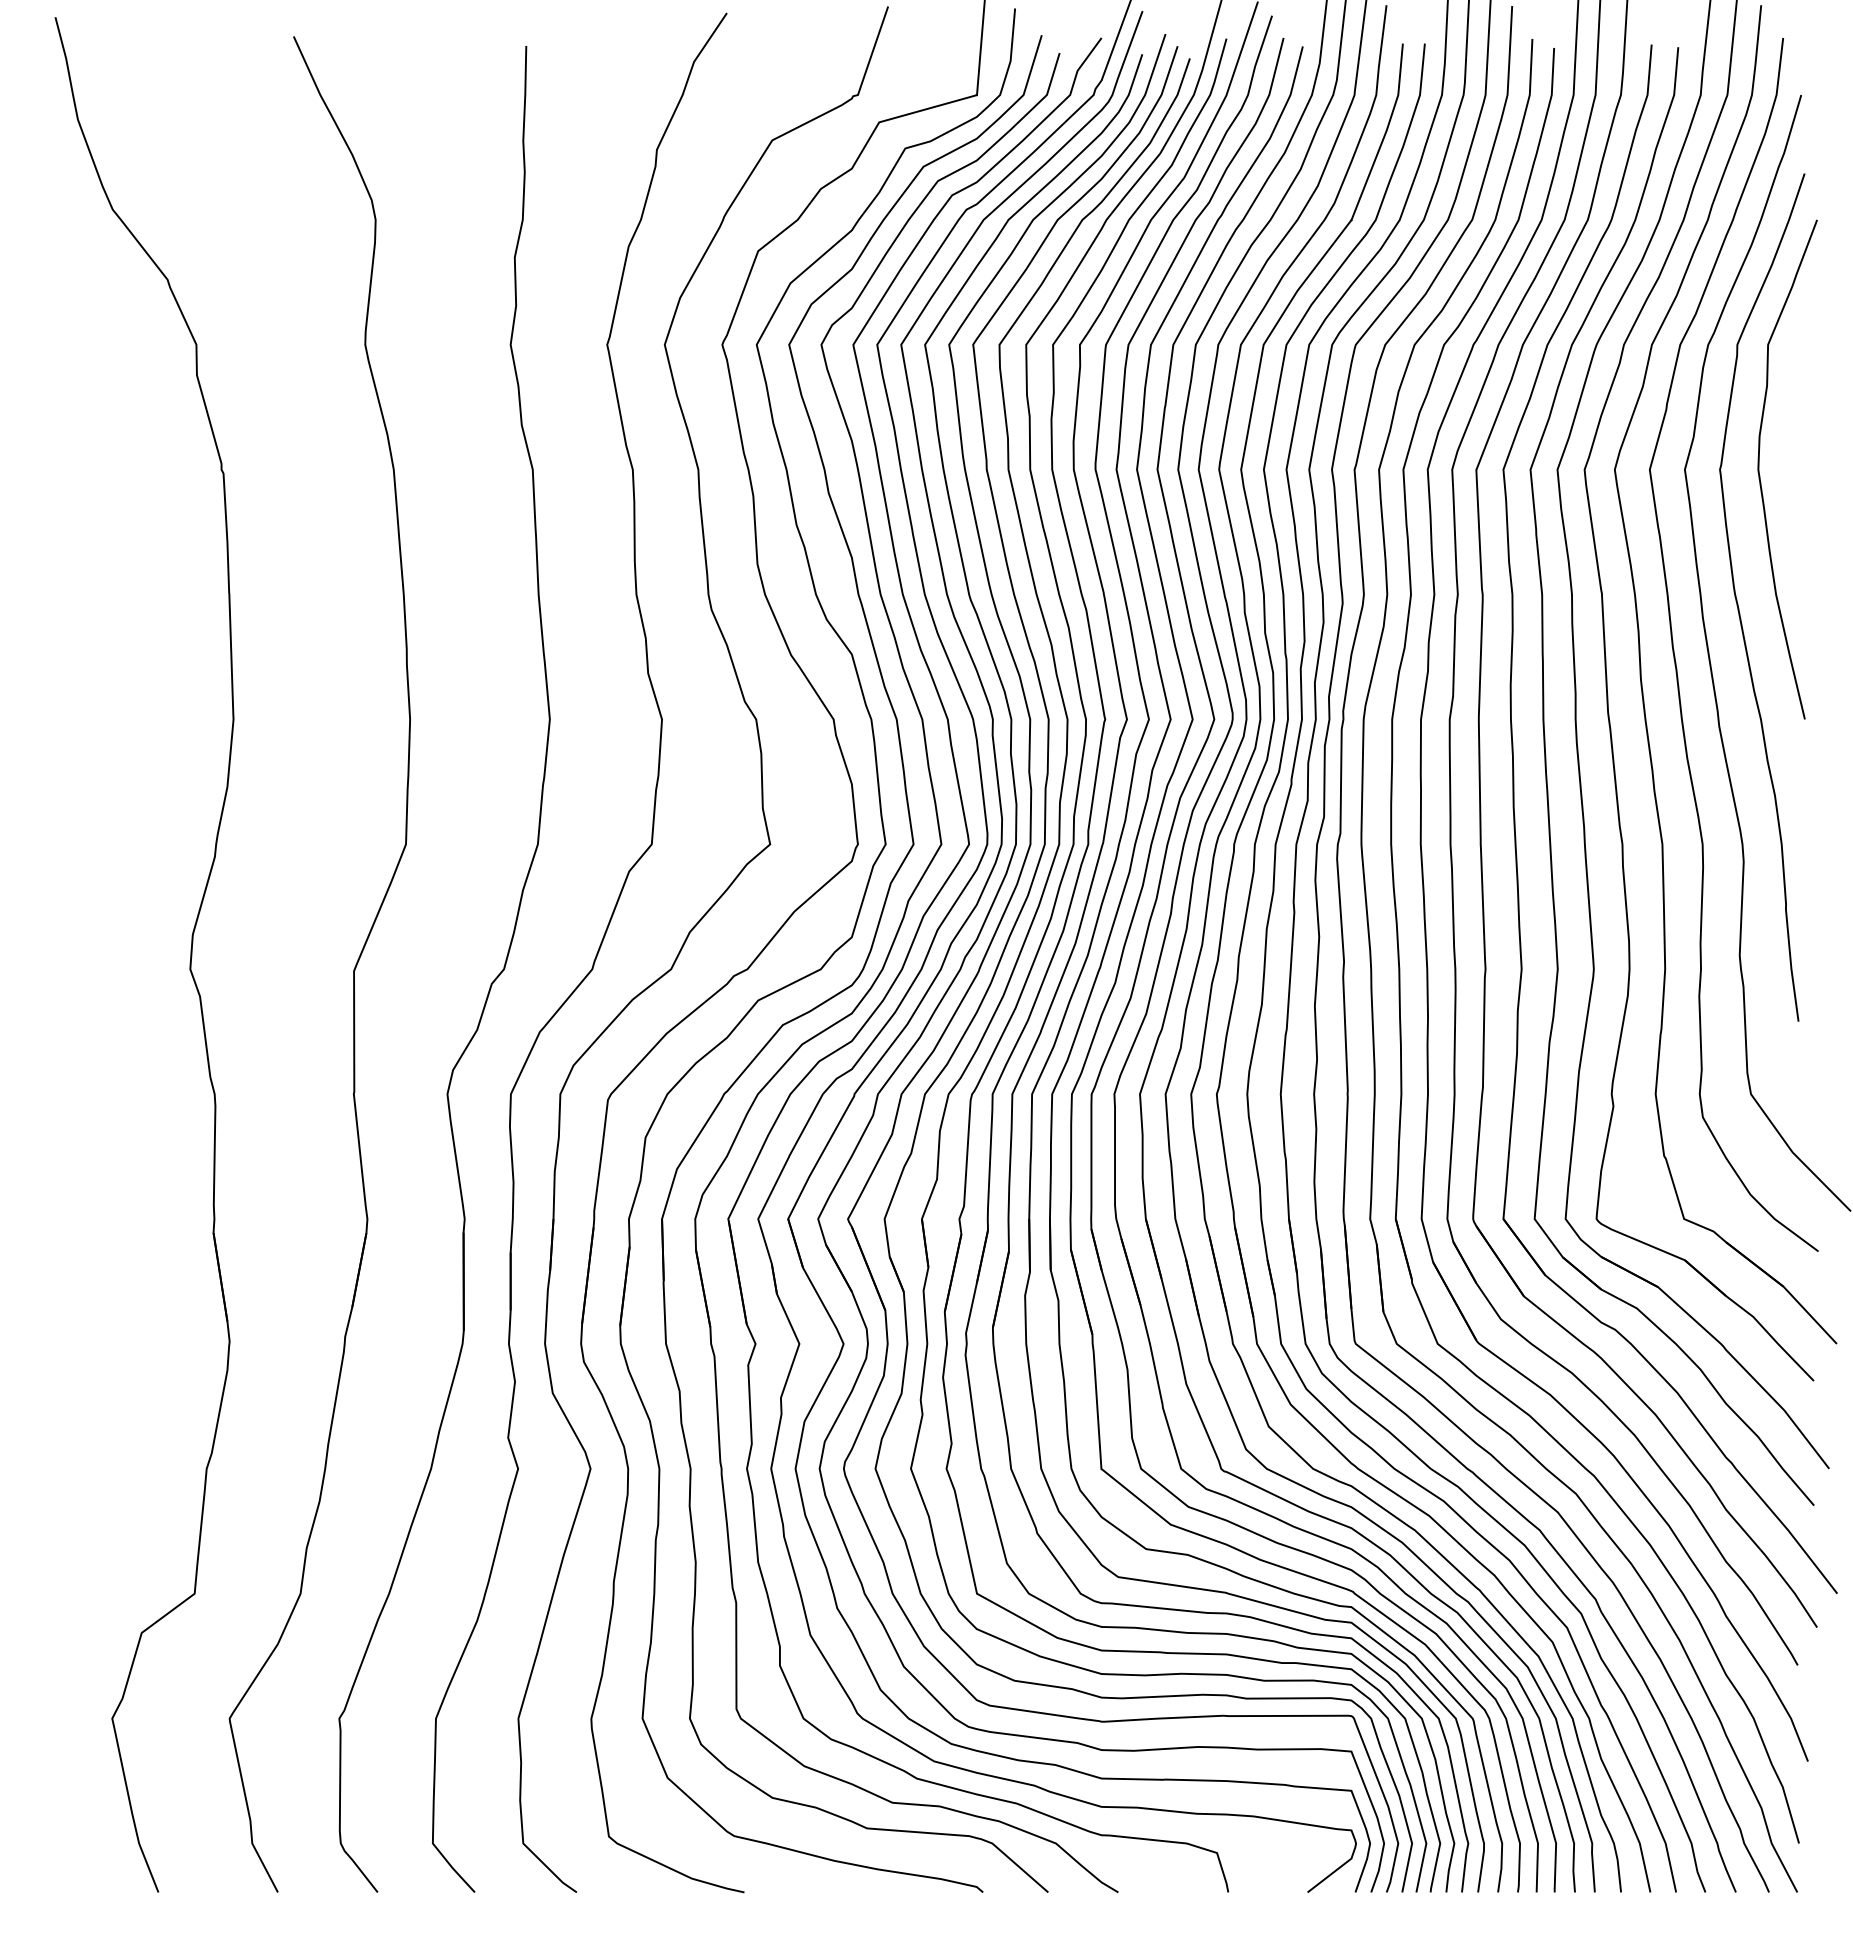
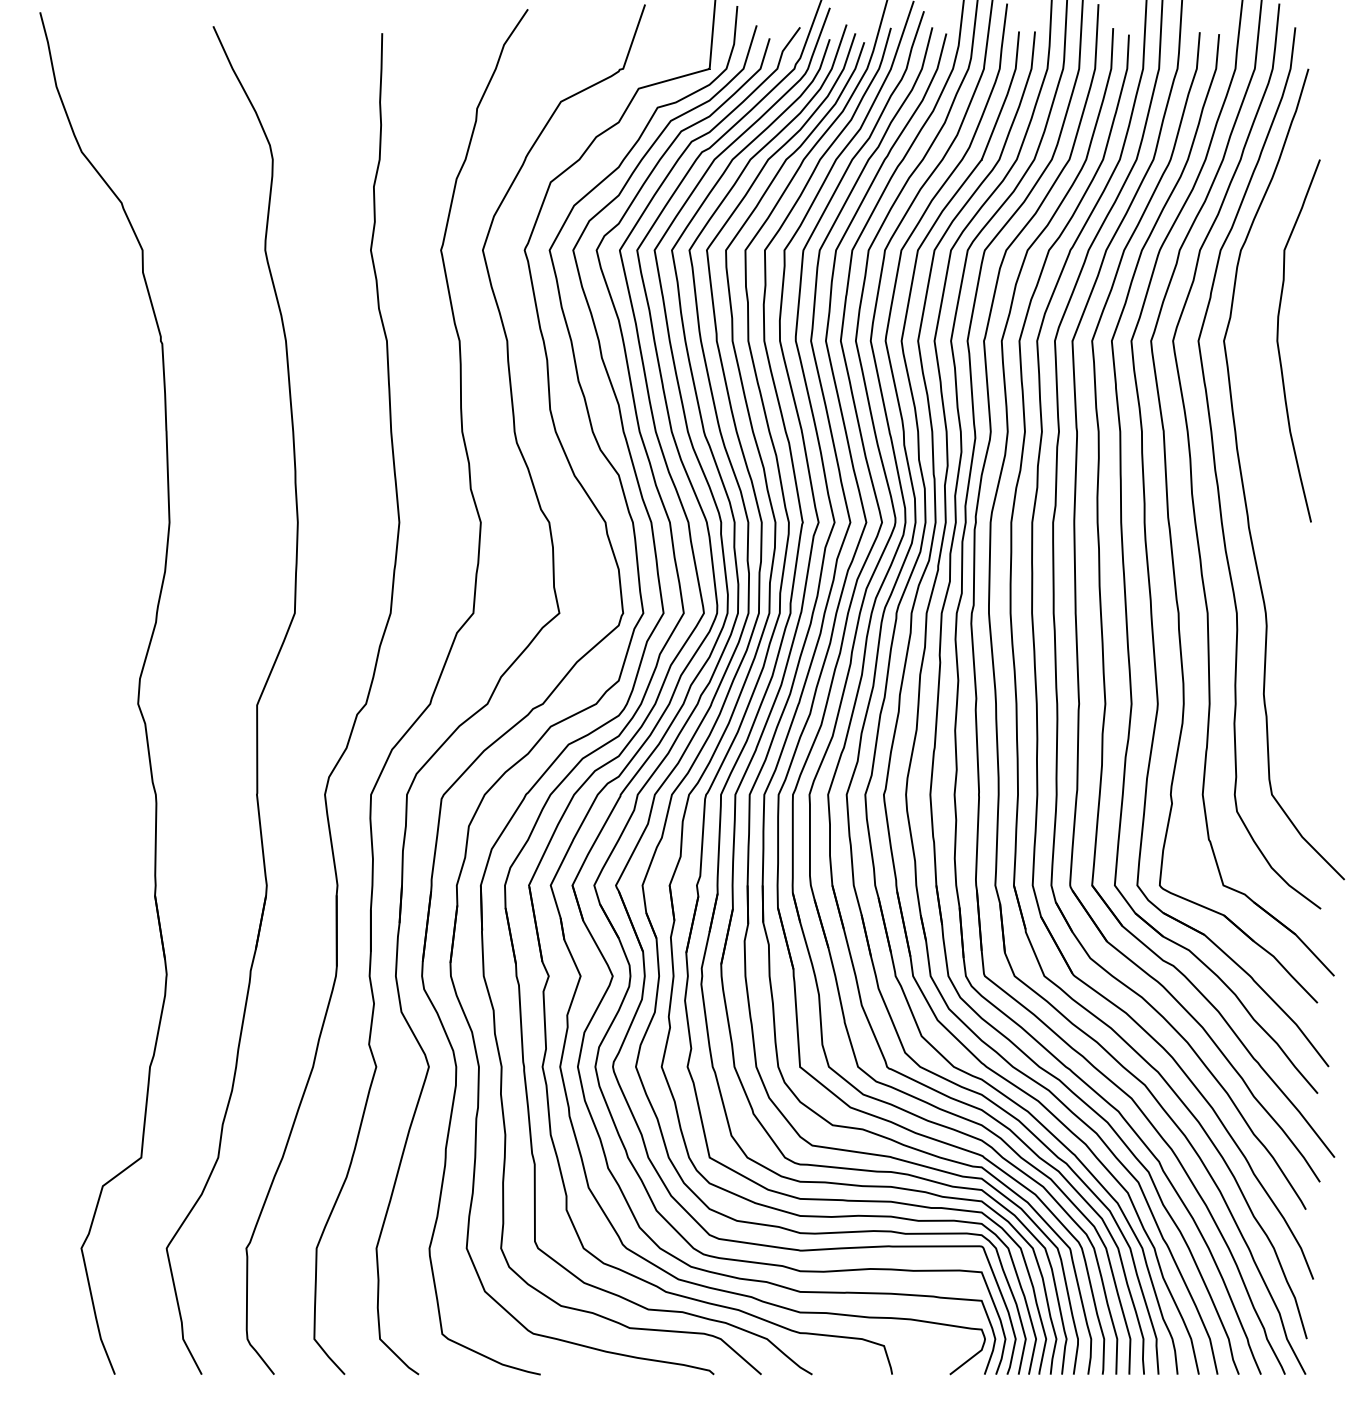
curve: (1738, 603) -> (1262, 438), removed

